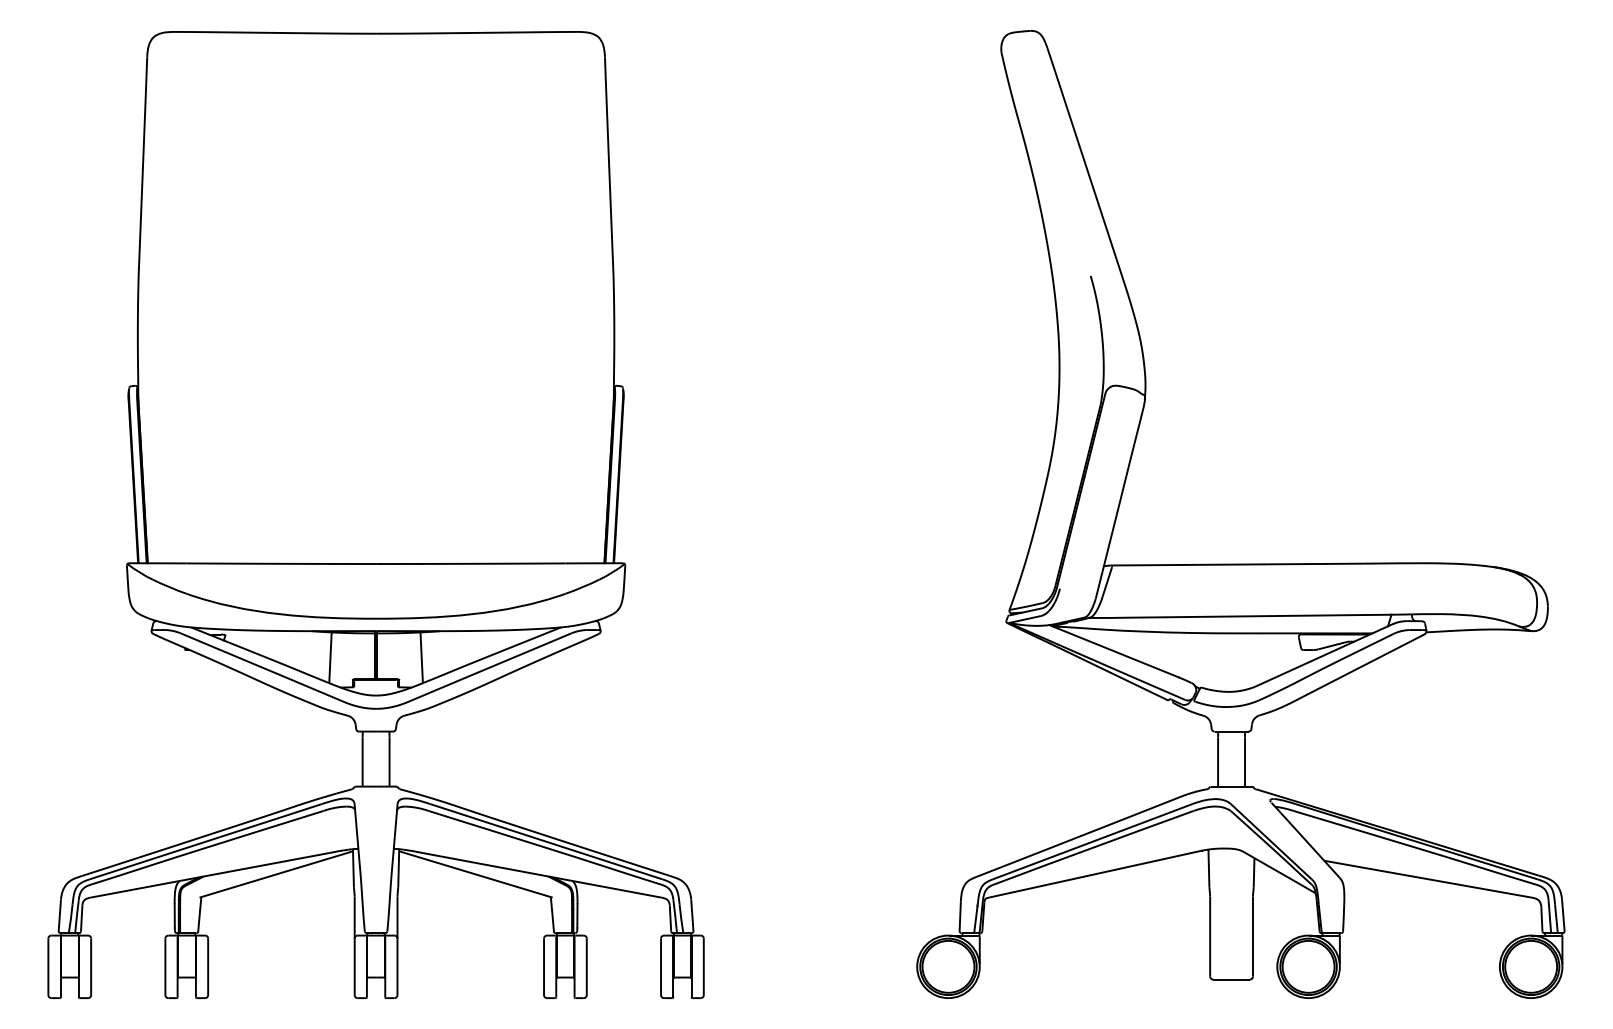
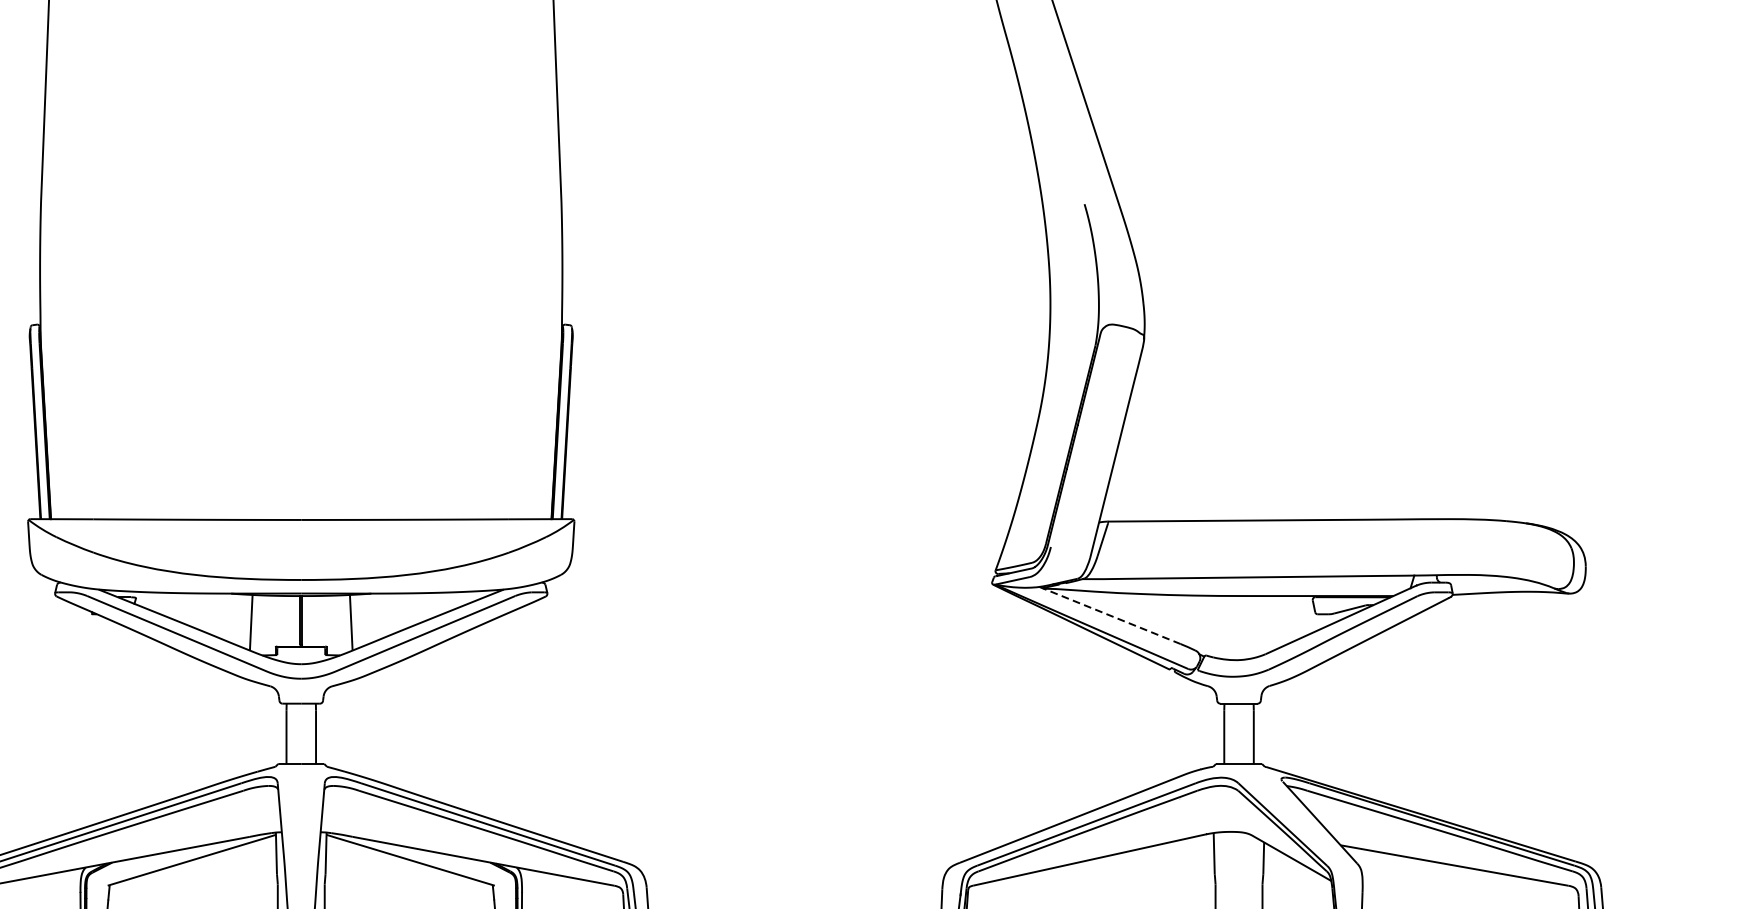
line: (1114, 651) -> (1110, 615), solid -> dashed

